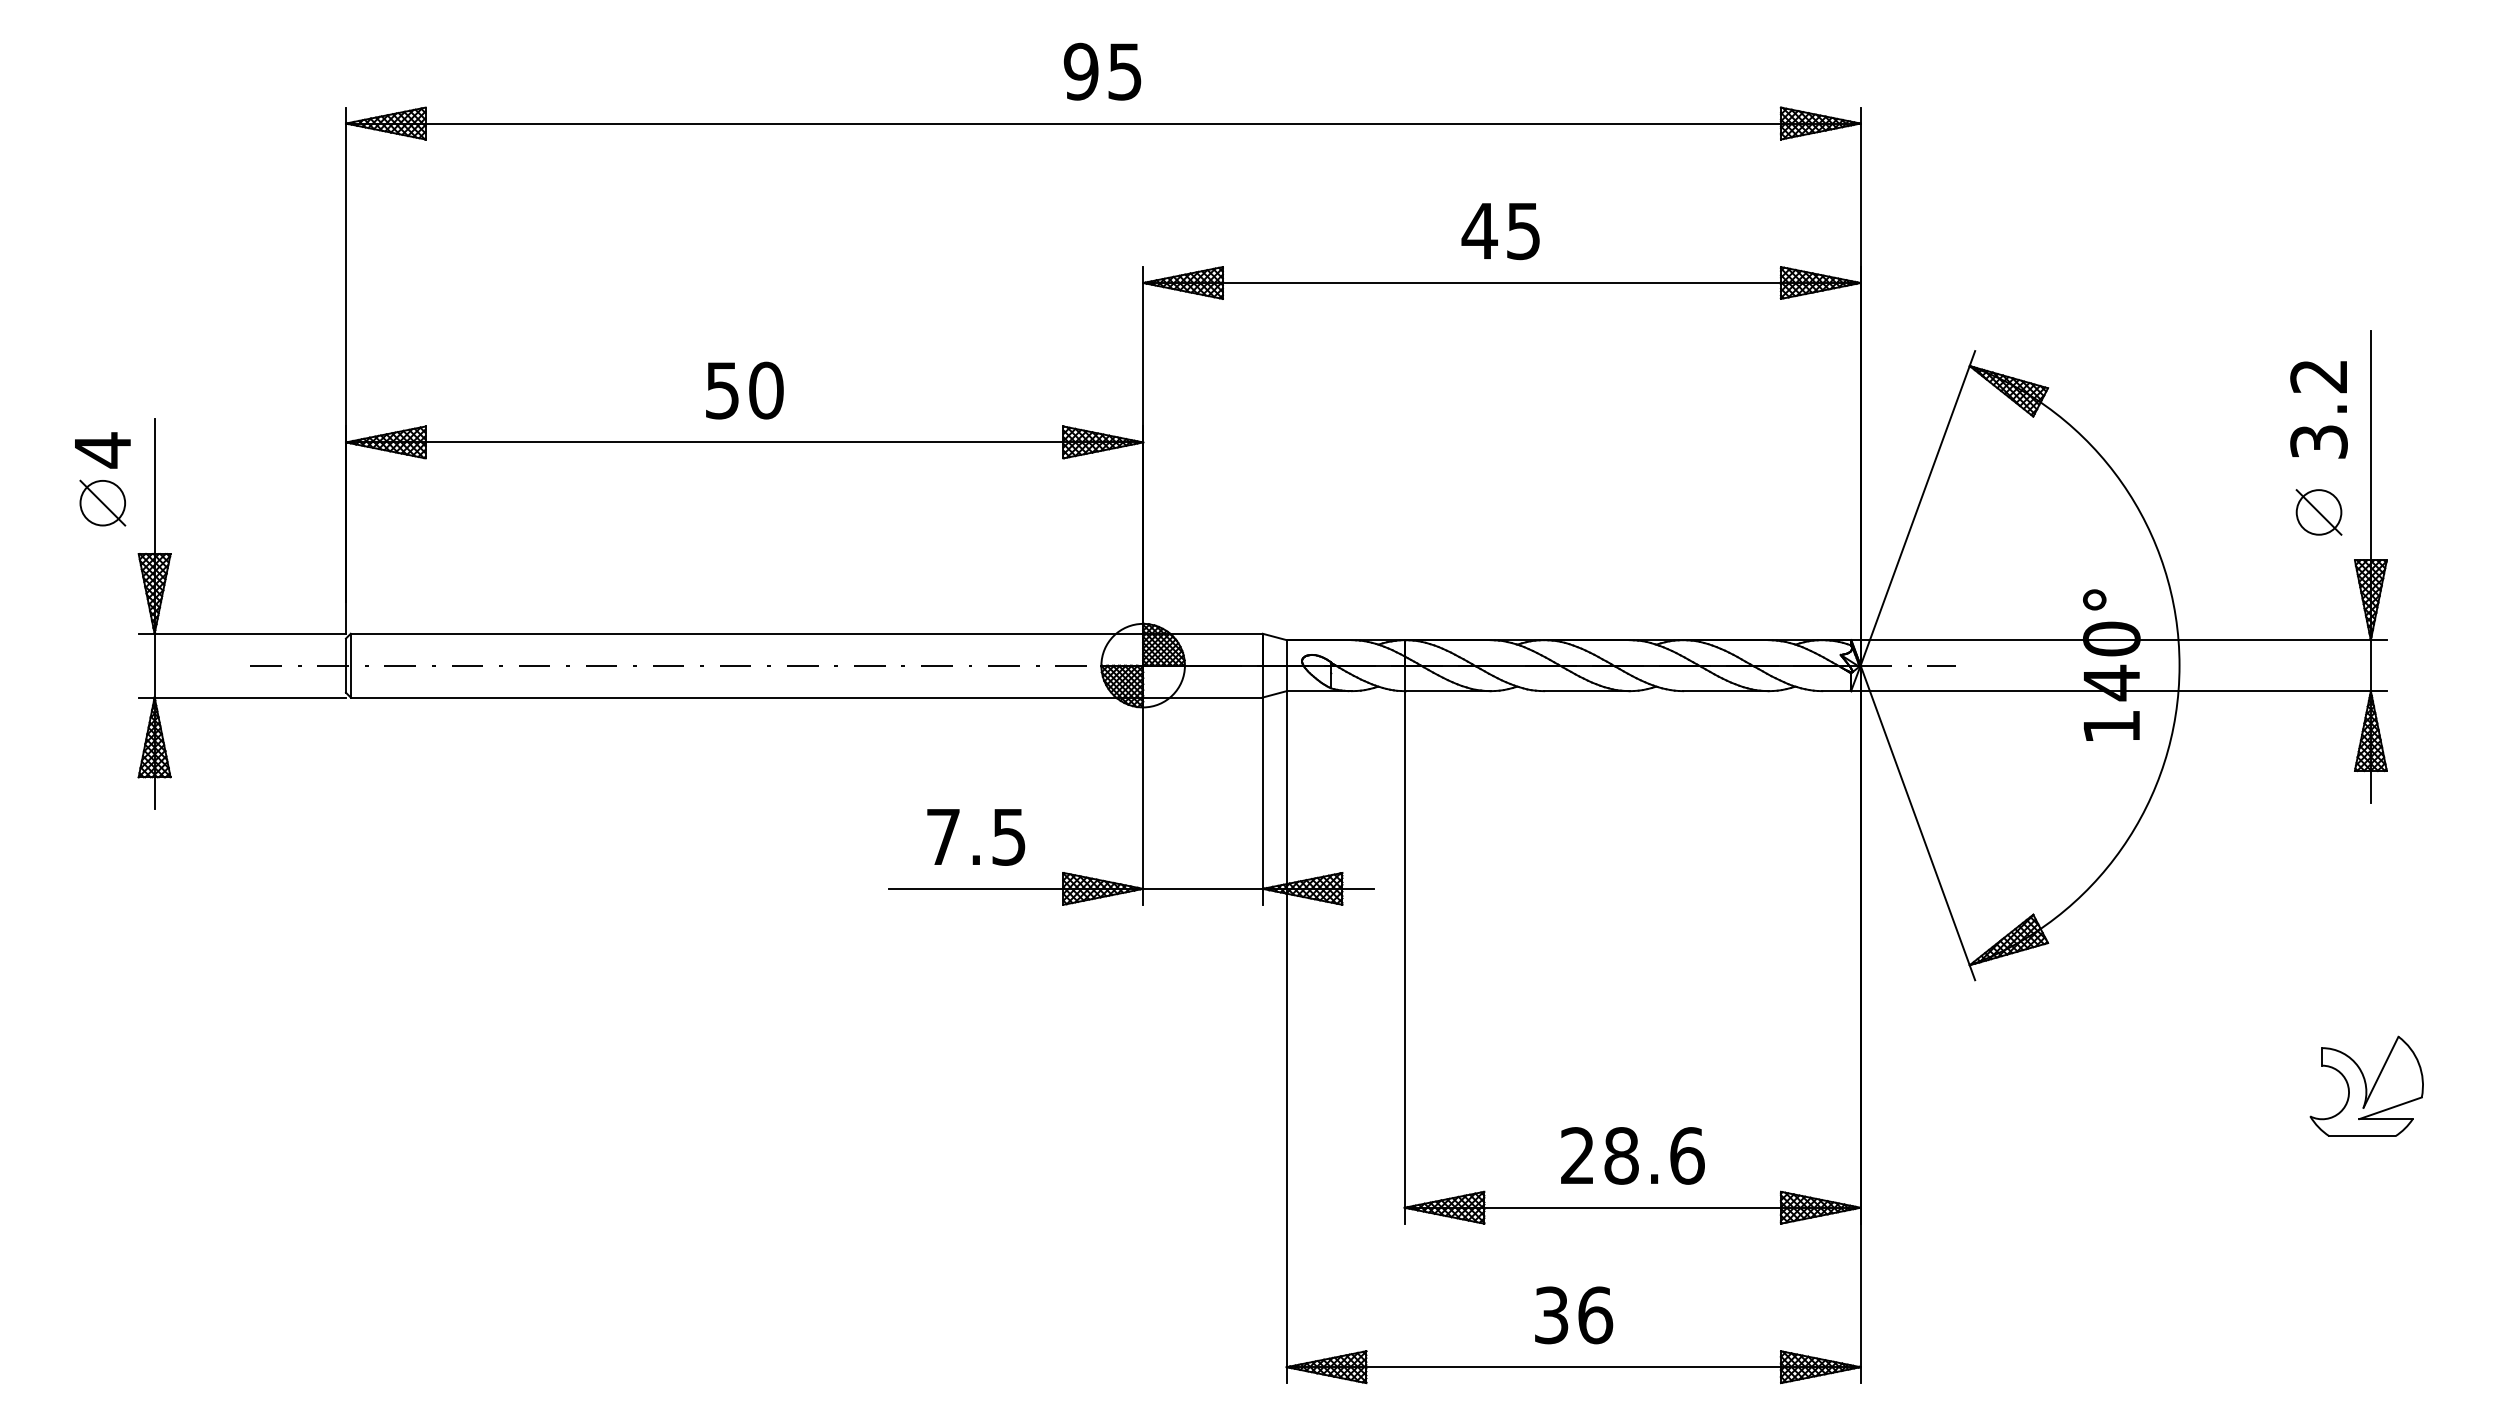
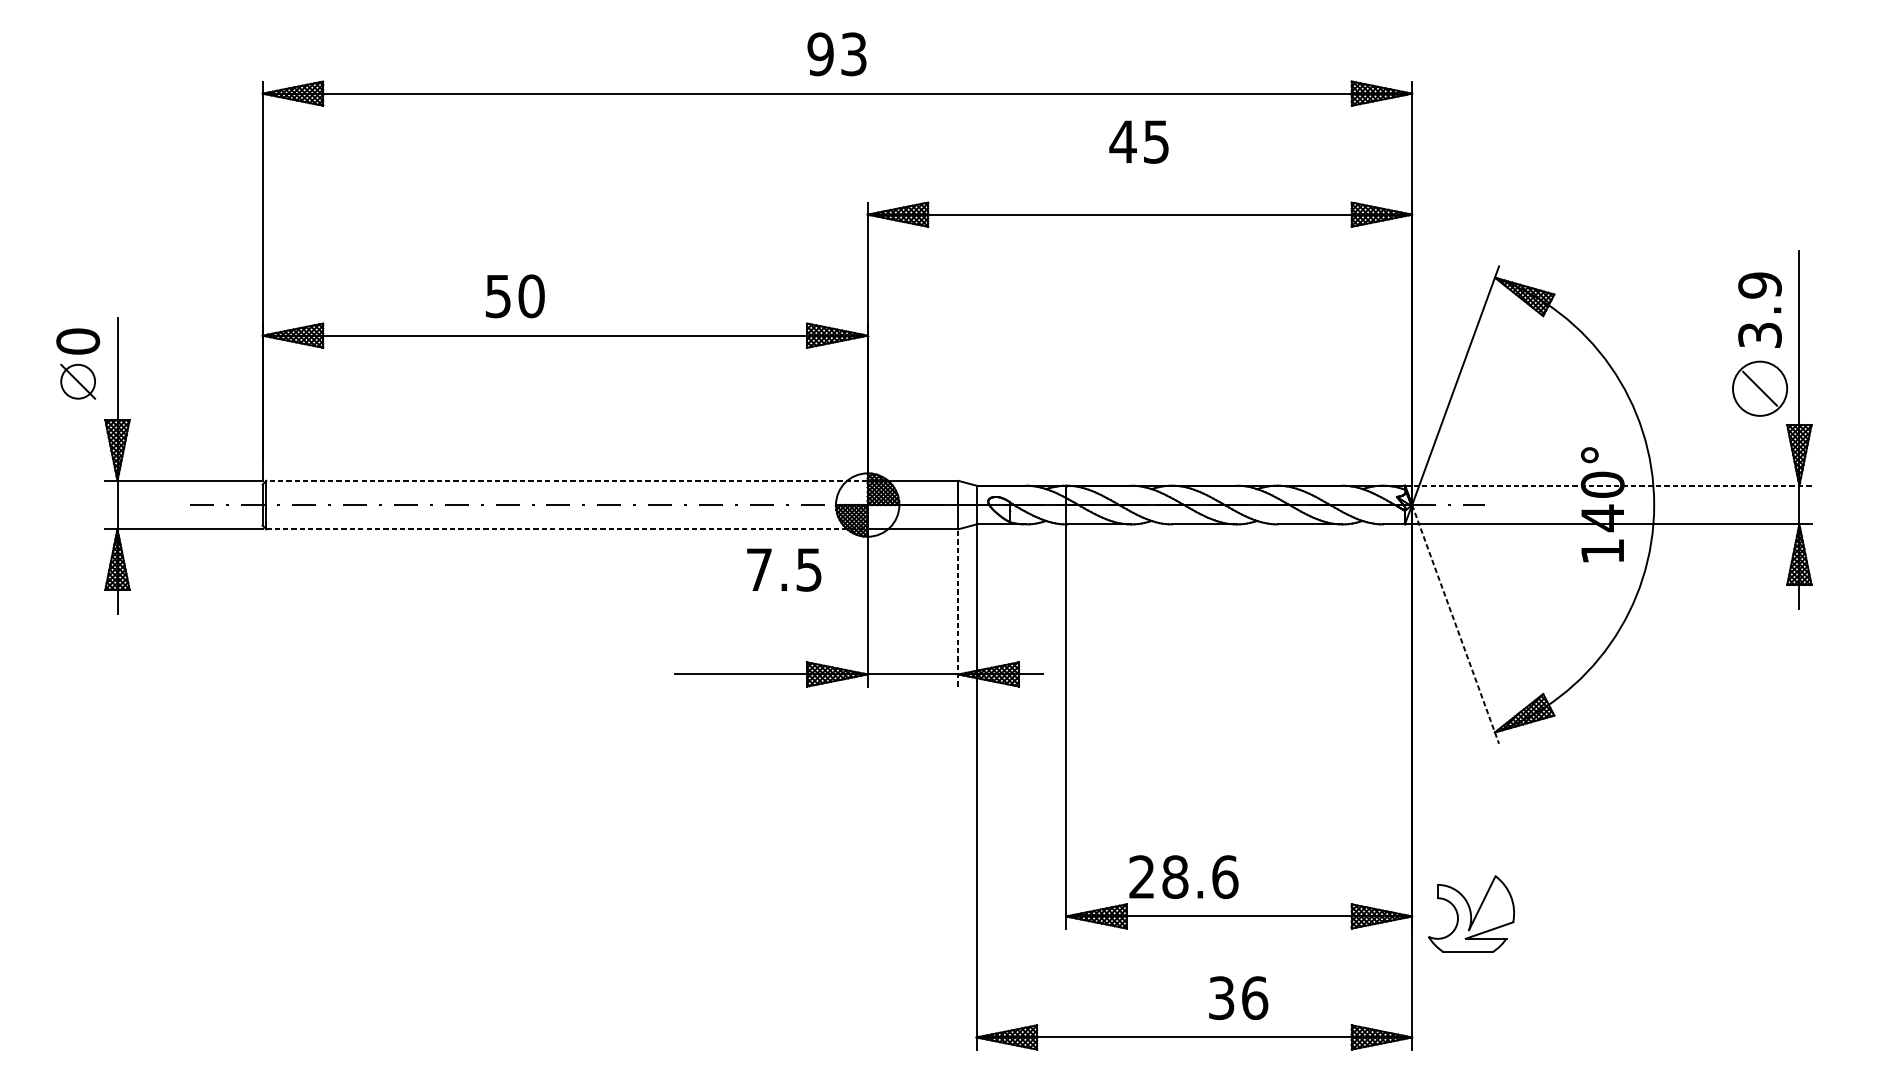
text: (1124, 70) -> (853, 53), 95 -> 93
text: (1500, 231) -> (1138, 142), moved
text: (2318, 376) -> (1759, 285), 3.2 -> 3.9
text: (744, 390) -> (515, 296), moved
text: (102, 450) -> (77, 341), 4 -> 0
circle: (2318, 512) -> (1759, 388), size x1.6
line: (746, 633) -> (566, 480), solid -> dashed
line: (2119, 640) -> (1608, 485), solid -> dashed
line: (747, 697) -> (567, 529), solid -> dashed
line: (1262, 801) -> (958, 608), solid -> dashed
line: (1918, 823) -> (1456, 624), solid -> dashed
text: (976, 837) -> (784, 570), moved
part: (2366, 1085) -> (1471, 913), moved
text: (1632, 1155) -> (1183, 876), moved
text: (1574, 1315) -> (1239, 998), moved

